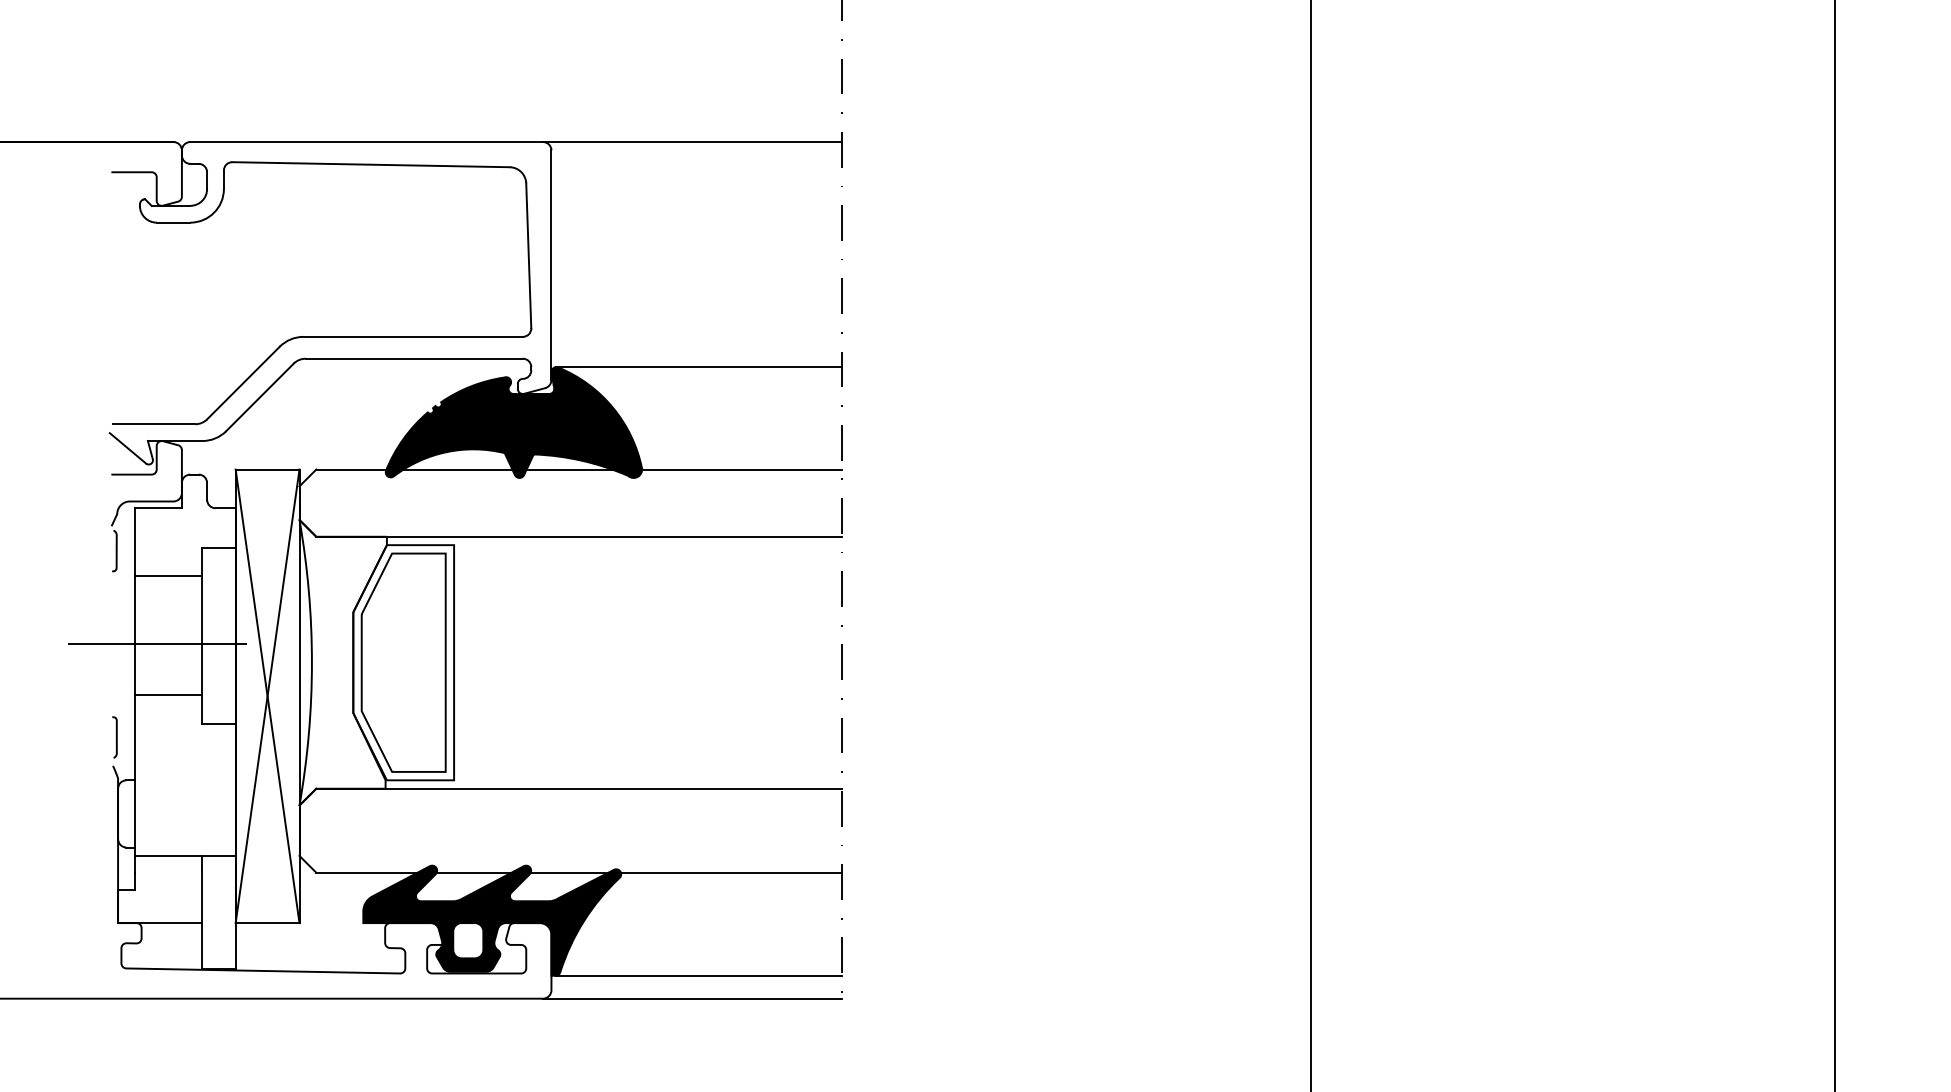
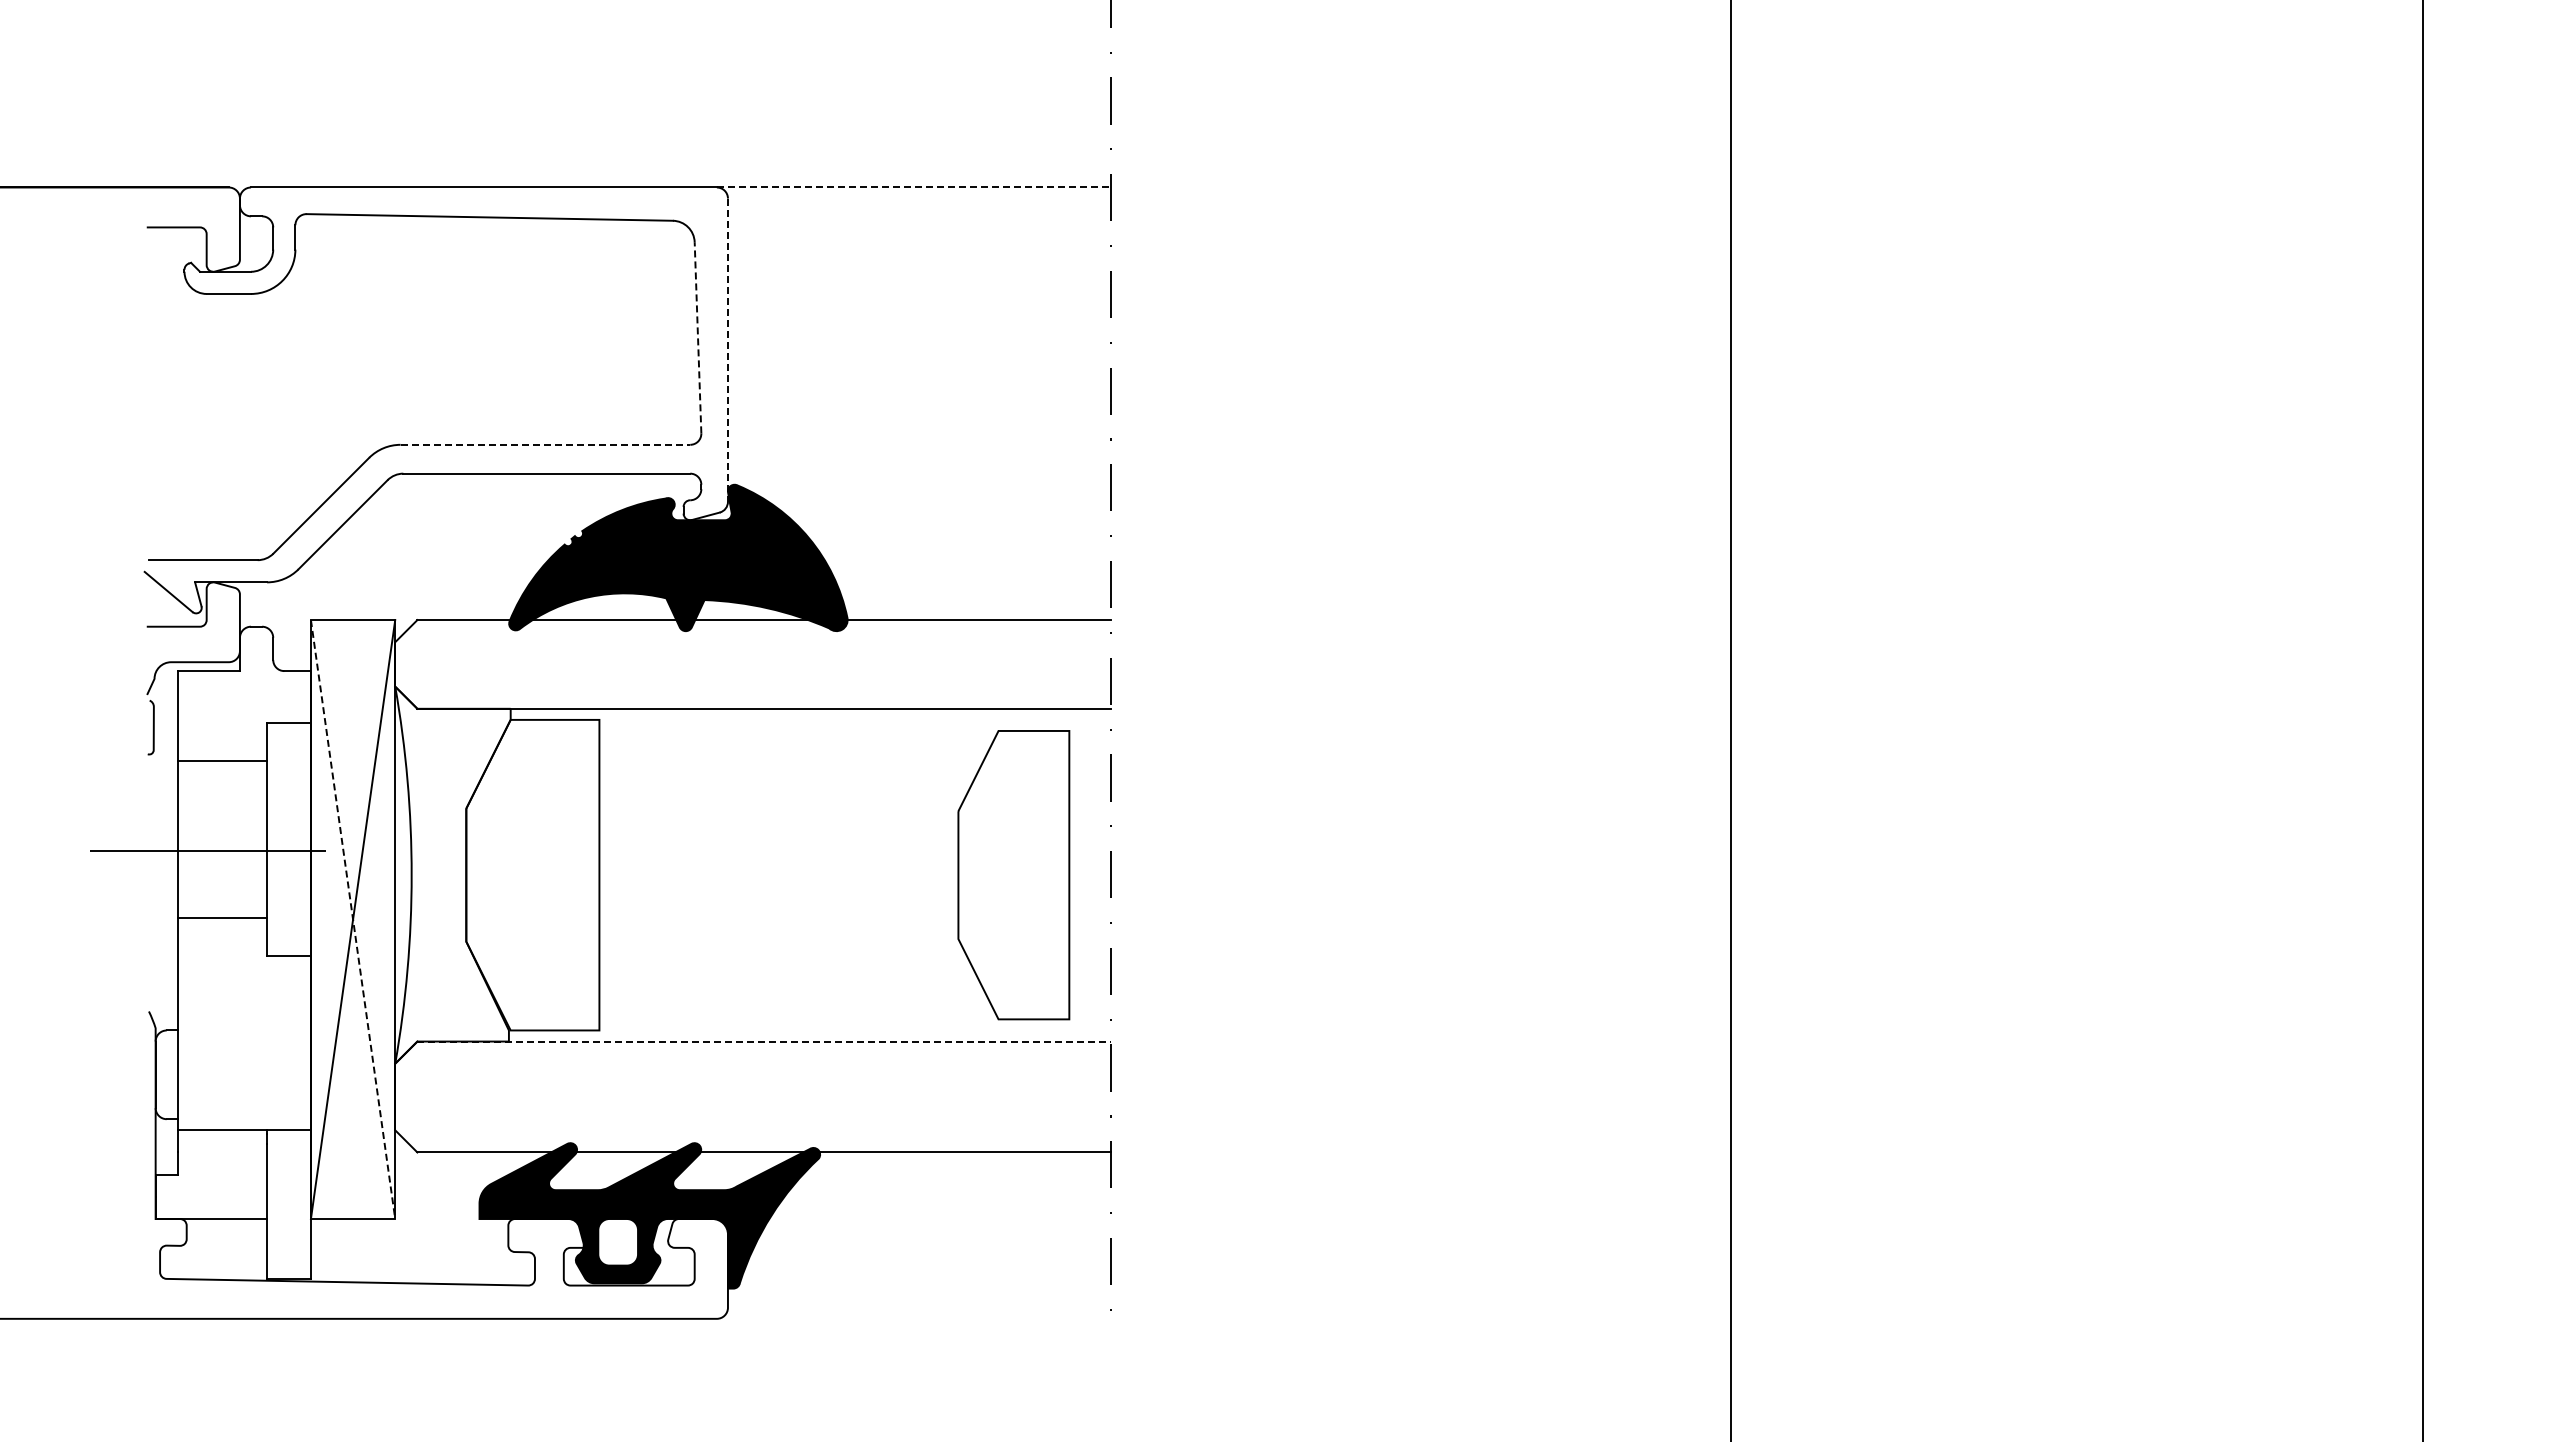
line: (692, 142) -> (914, 187), solid -> dashed
line: (529, 255) -> (698, 337), solid -> dashed
line: (551, 265) -> (727, 350), solid -> dashed
line: (413, 336) -> (545, 444), solid -> dashed
line: (698, 366) -> (922, 484), removed
part: (403, 662) -> (1013, 875), moved
line: (267, 697) -> (353, 920), solid -> dashed
curve: (116, 737) -> (153, 973), removed
line: (579, 788) -> (764, 1041), solid -> dashed
line: (698, 975) -> (922, 1288), removed
line: (691, 998) -> (913, 1318), removed

